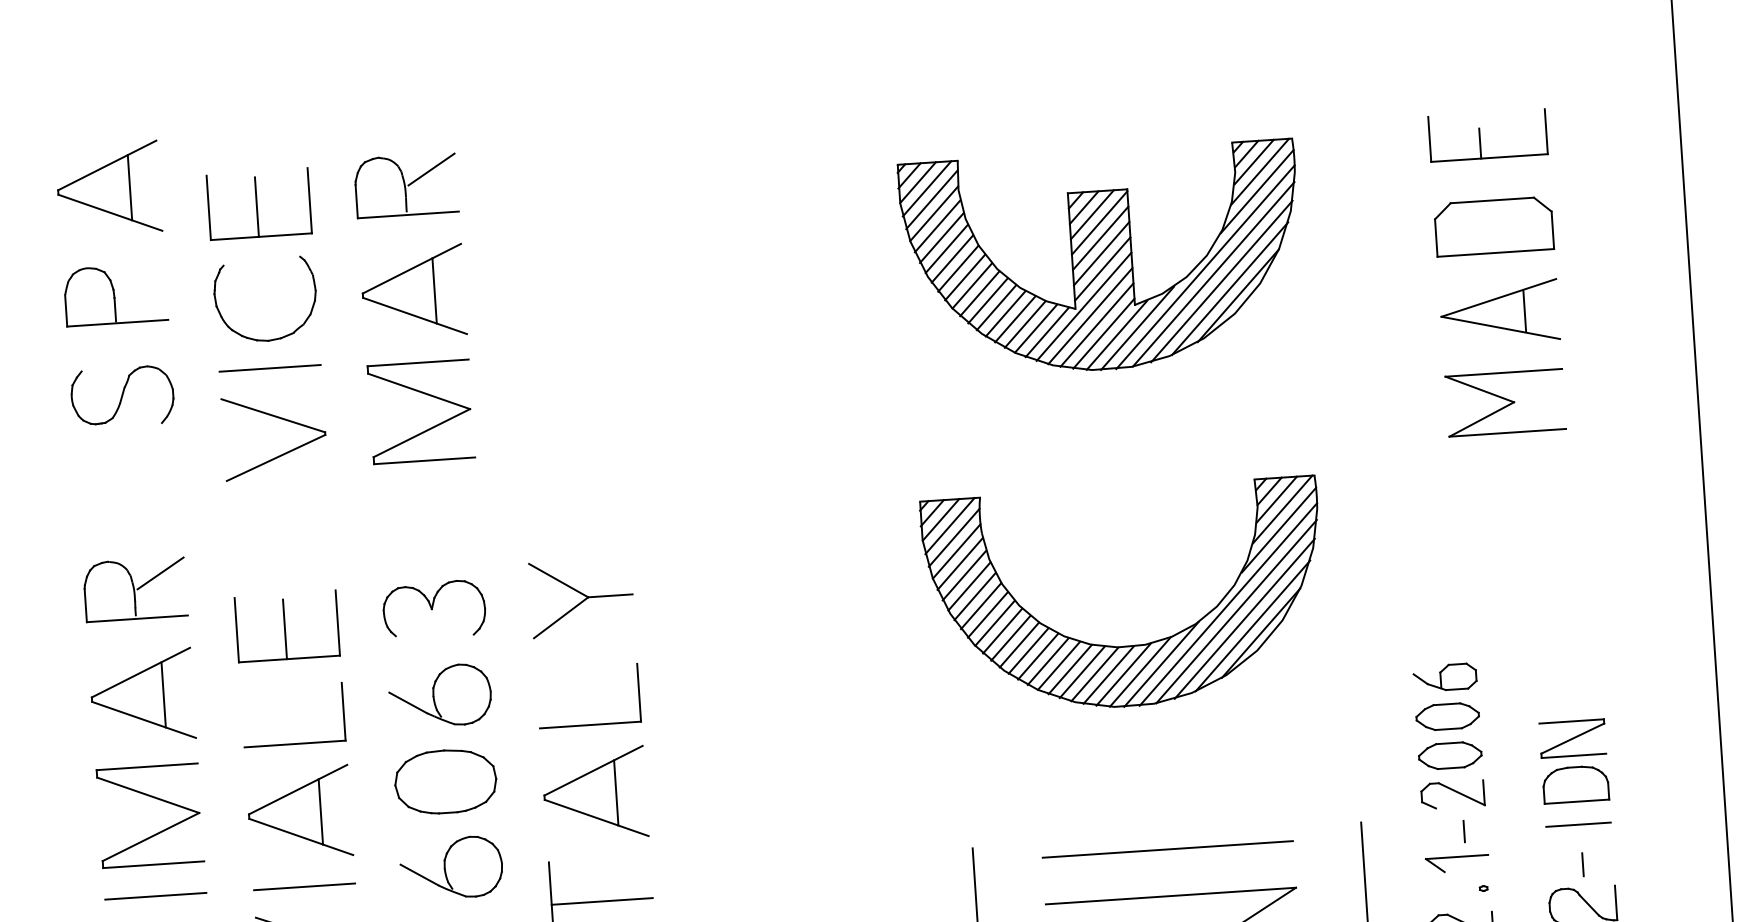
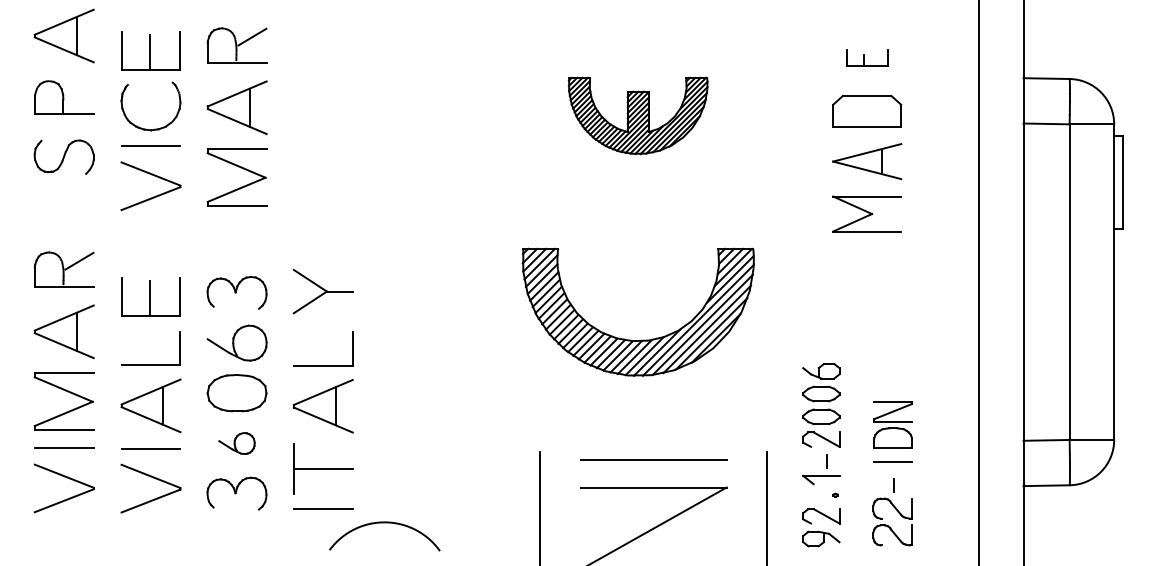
part: (1486, 134) -> (866, 57), size x0.6
part: (1100, 260) -> (637, 115), size x0.6
part: (450, 868) -> (236, 443), size x0.6

